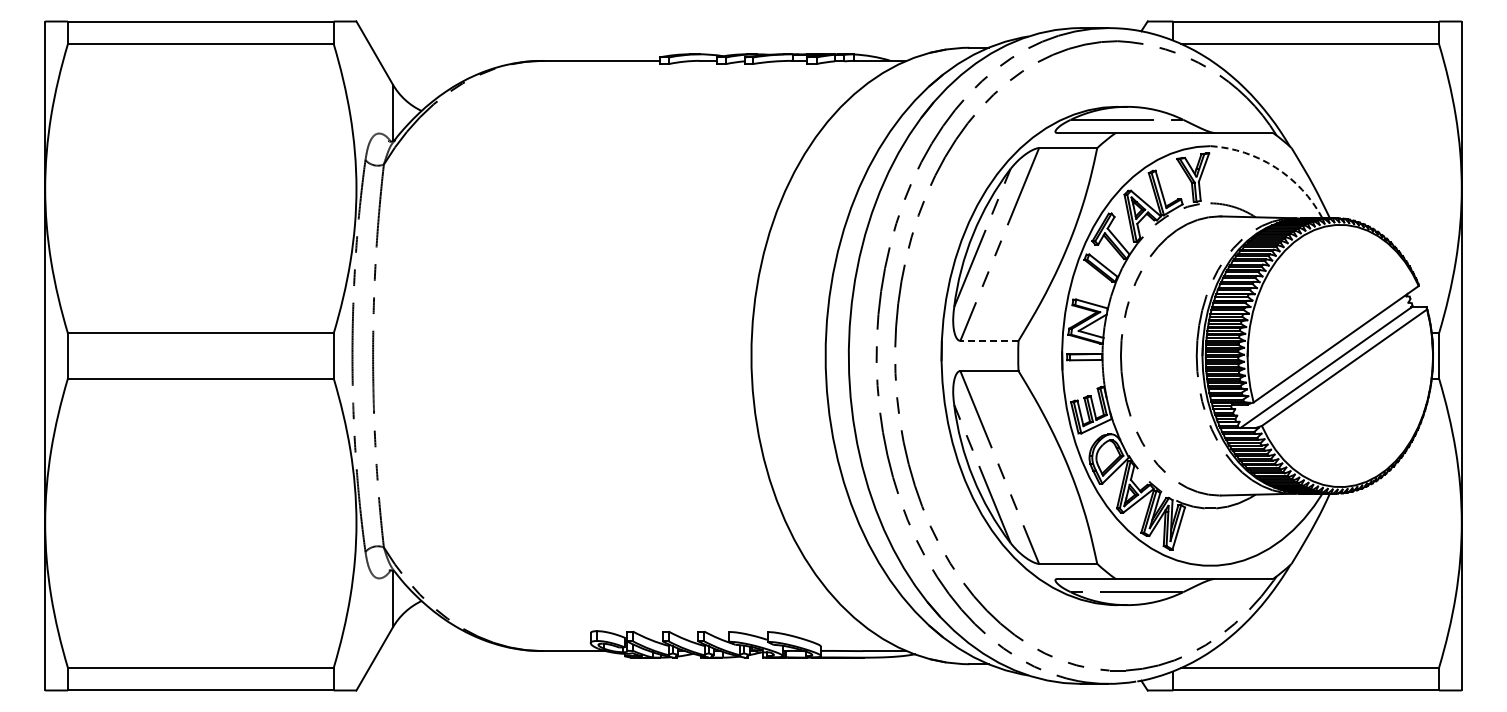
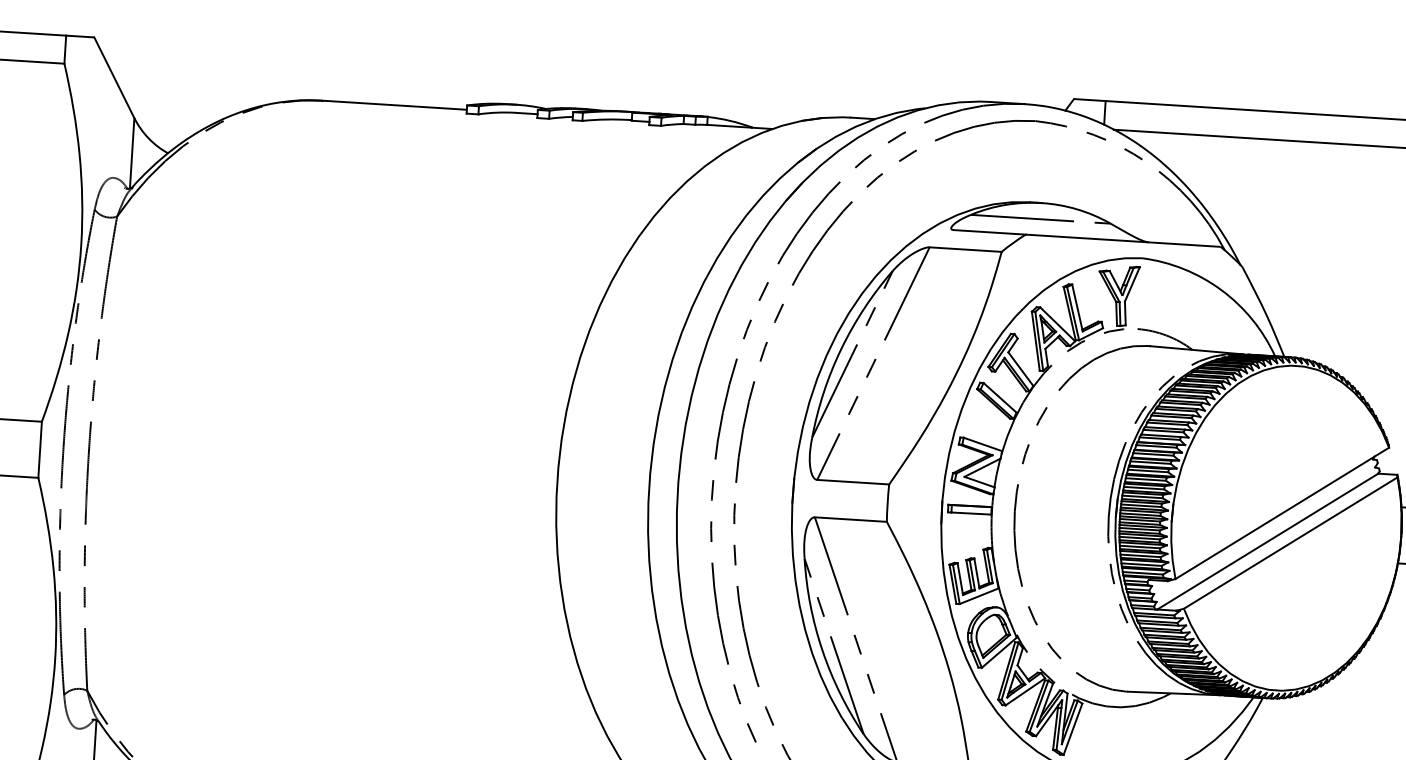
arc: (1275, 167) -> (1220, 289), dashed -> solid
line: (988, 340) -> (852, 481), dashed -> solid

